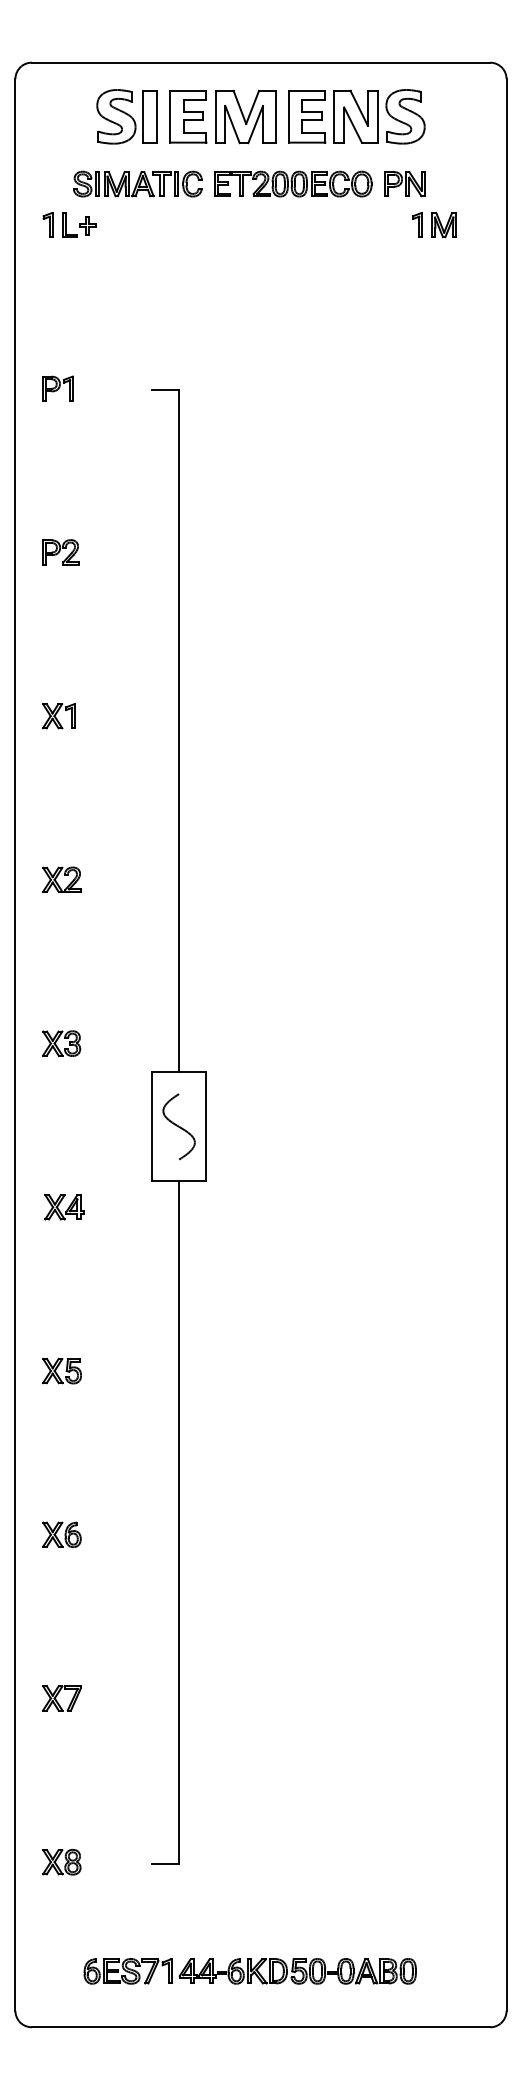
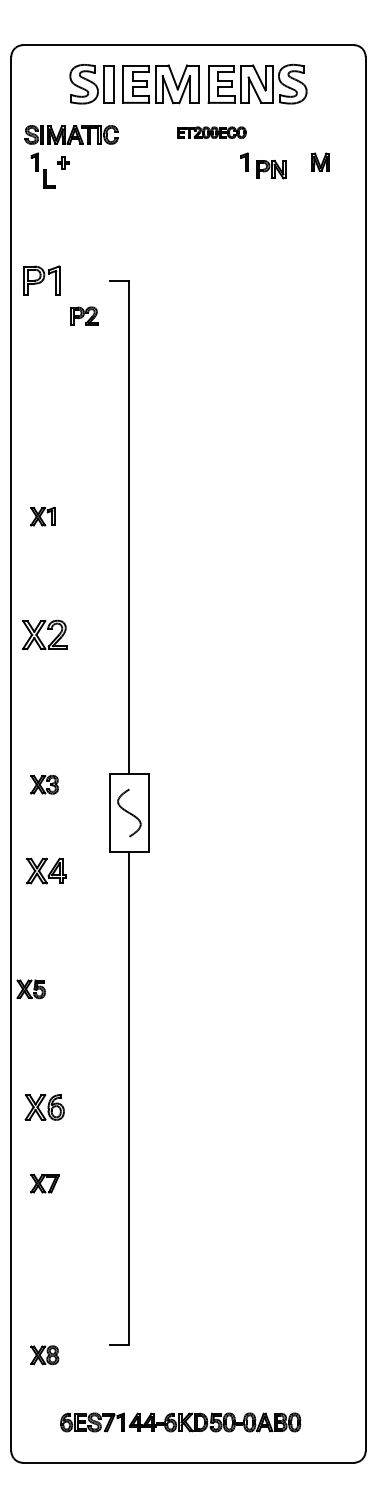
part: (137, 183) -> (71, 134), moved
part: (293, 183) -> (211, 132), size x0.6
part: (404, 184) -> (271, 169), moved
part: (69, 224) -> (48, 178), moved
part: (417, 224) -> (244, 161), moved
part: (57, 388) -> (41, 280), size x1.6
part: (60, 552) -> (84, 316), moved
part: (61, 879) -> (44, 634), size x1.6
part: (61, 1043) -> (44, 784), moved
part: (64, 1207) -> (46, 871), size x1.4
part: (61, 1371) -> (30, 989), moved
part: (61, 1534) -> (44, 1107), size x1.4
part: (61, 1698) -> (44, 1183), moved
part: (61, 1862) -> (44, 1355), moved

